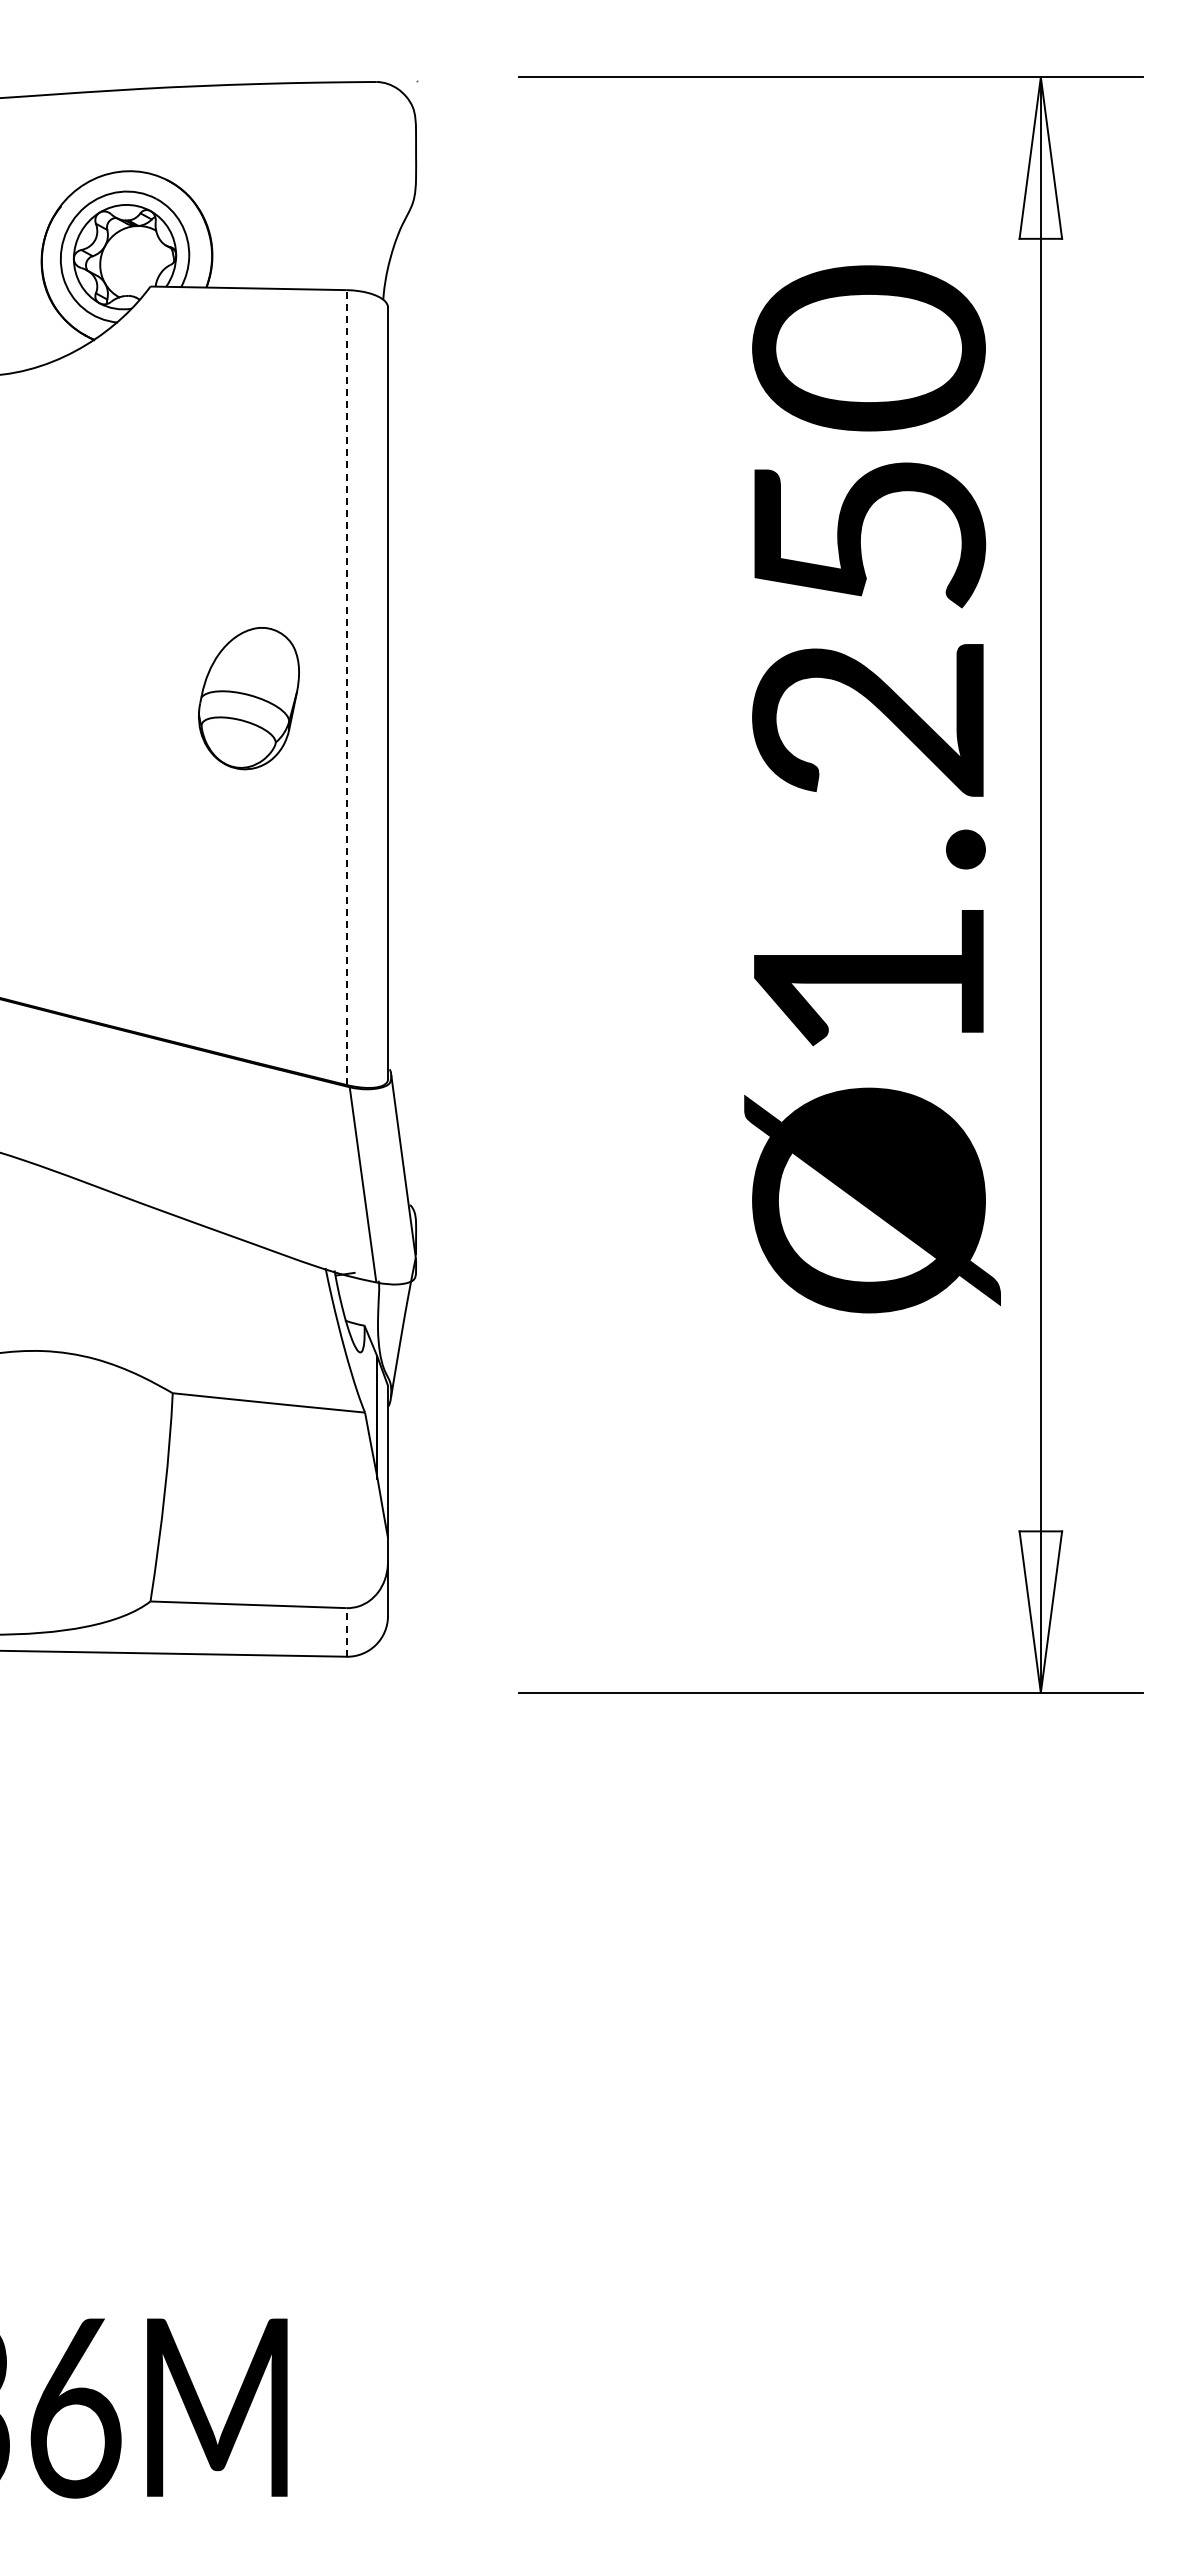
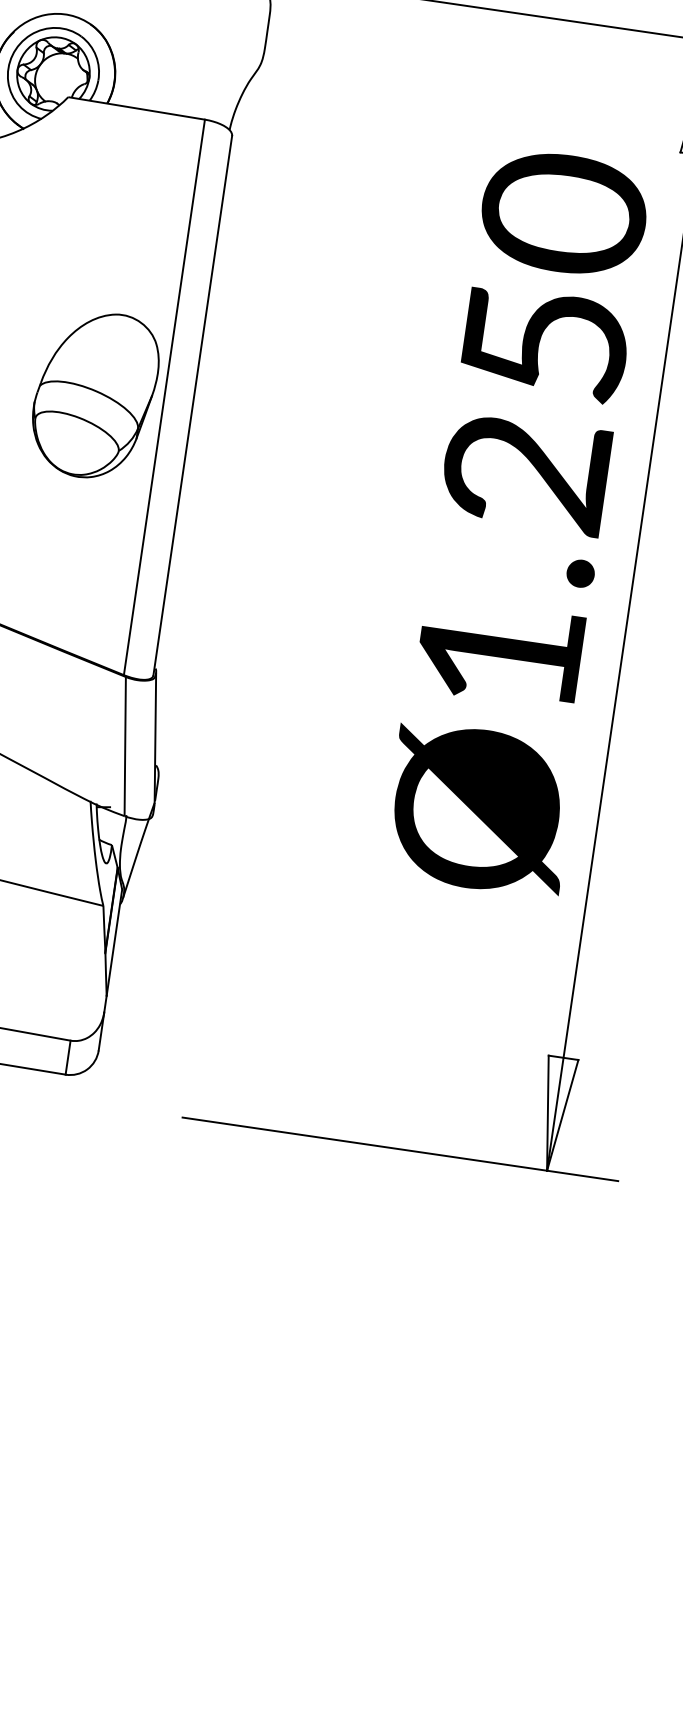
line: (346, 687) -> (164, 397), dashed -> solid
part: (248, 698) -> (94, 395), size x1.67
line: (346, 1631) -> (68, 1057), dashed -> solid

